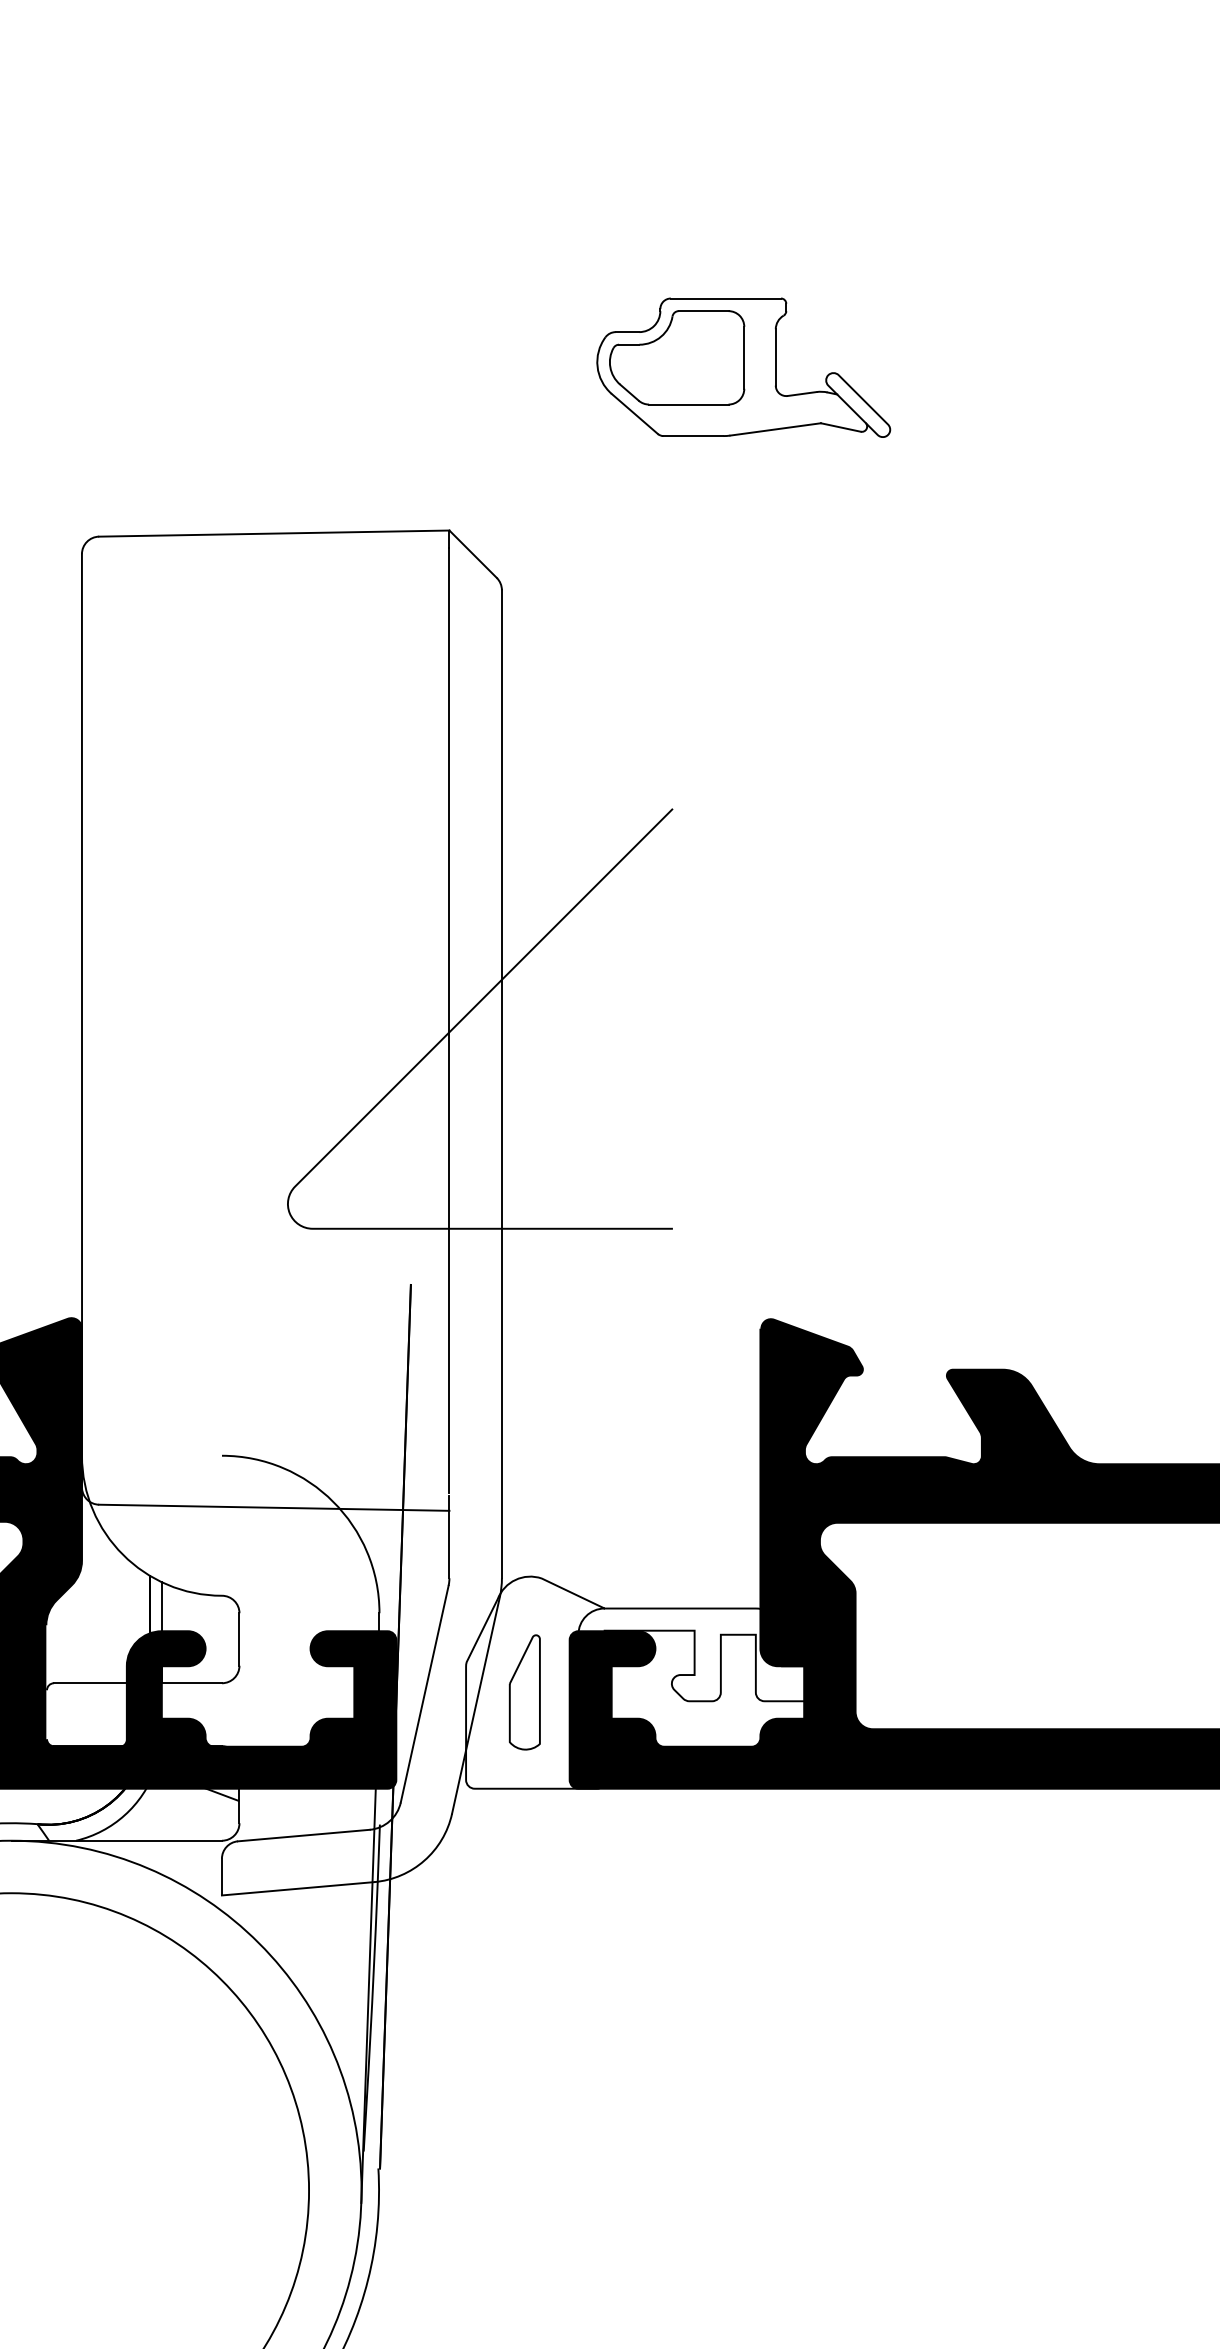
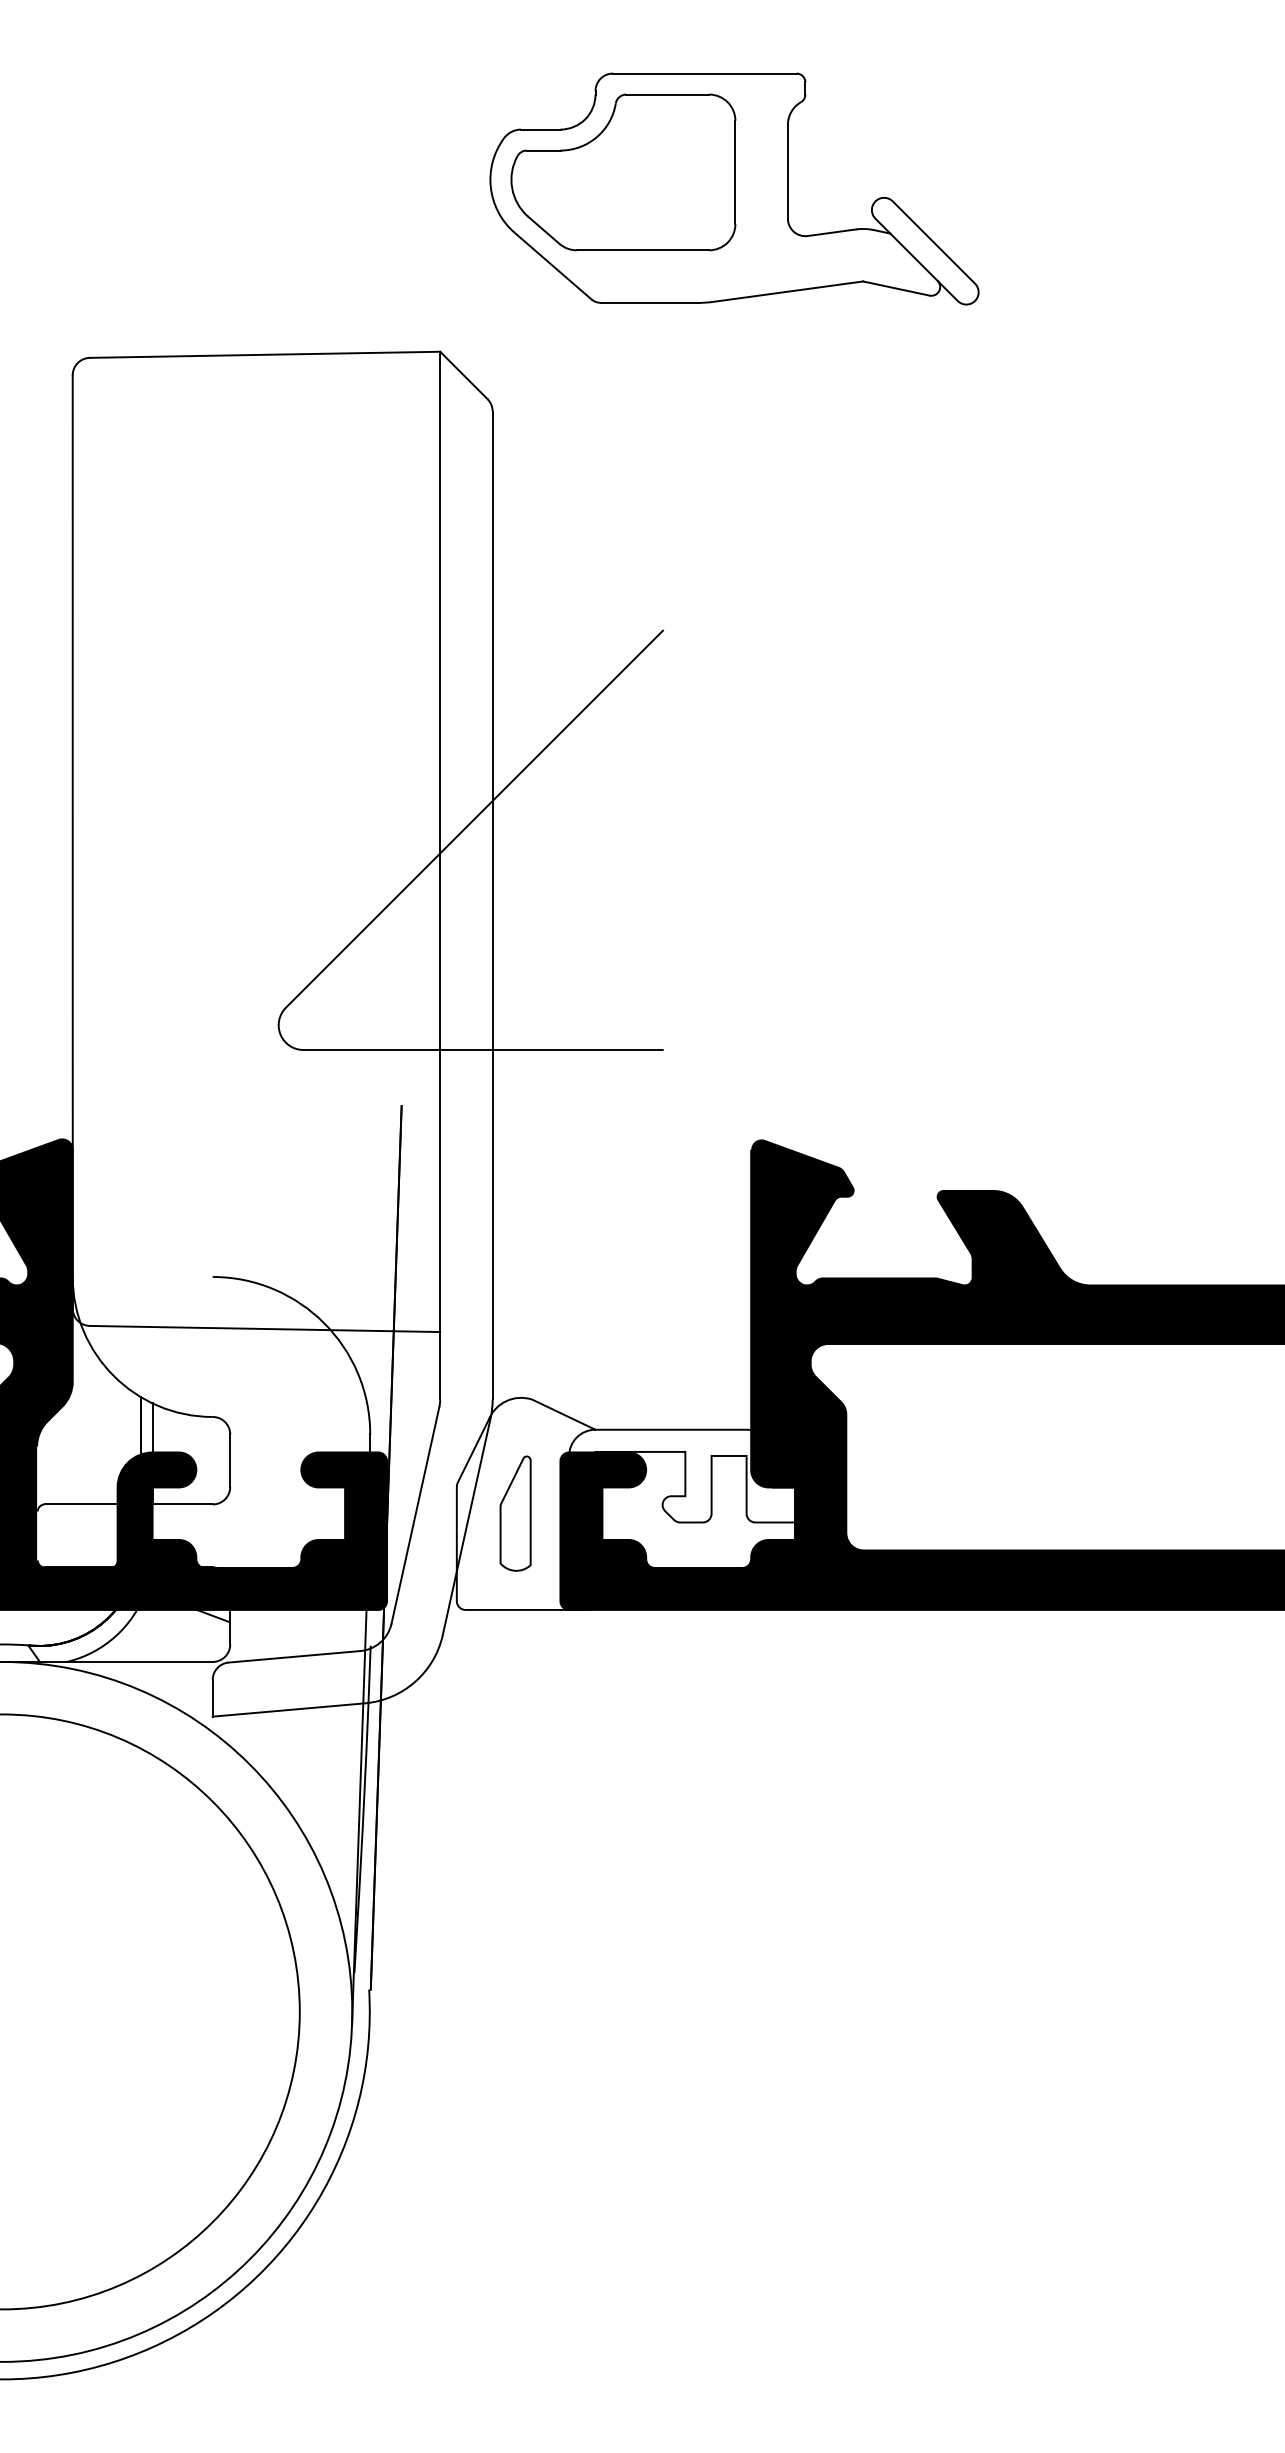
part: (743, 367) -> (734, 188), size x1.67

